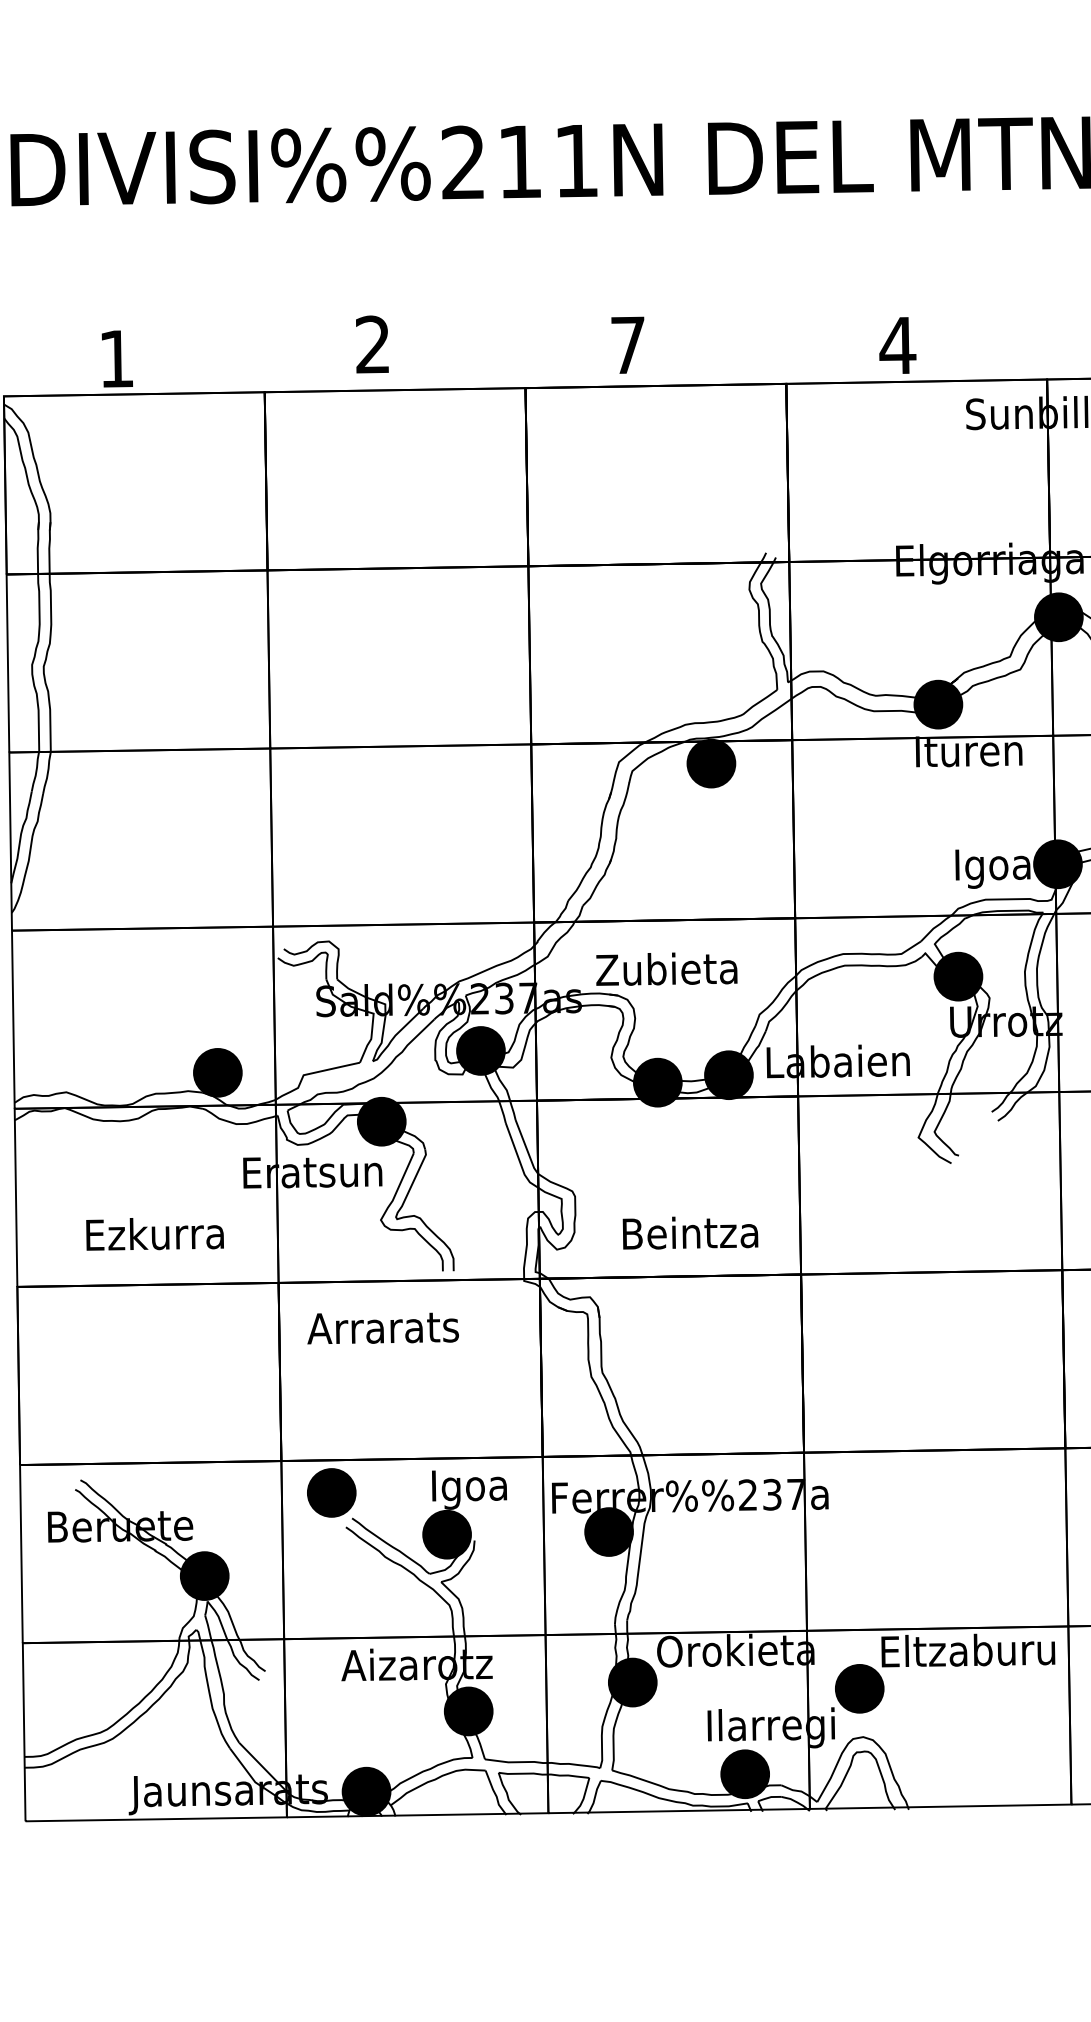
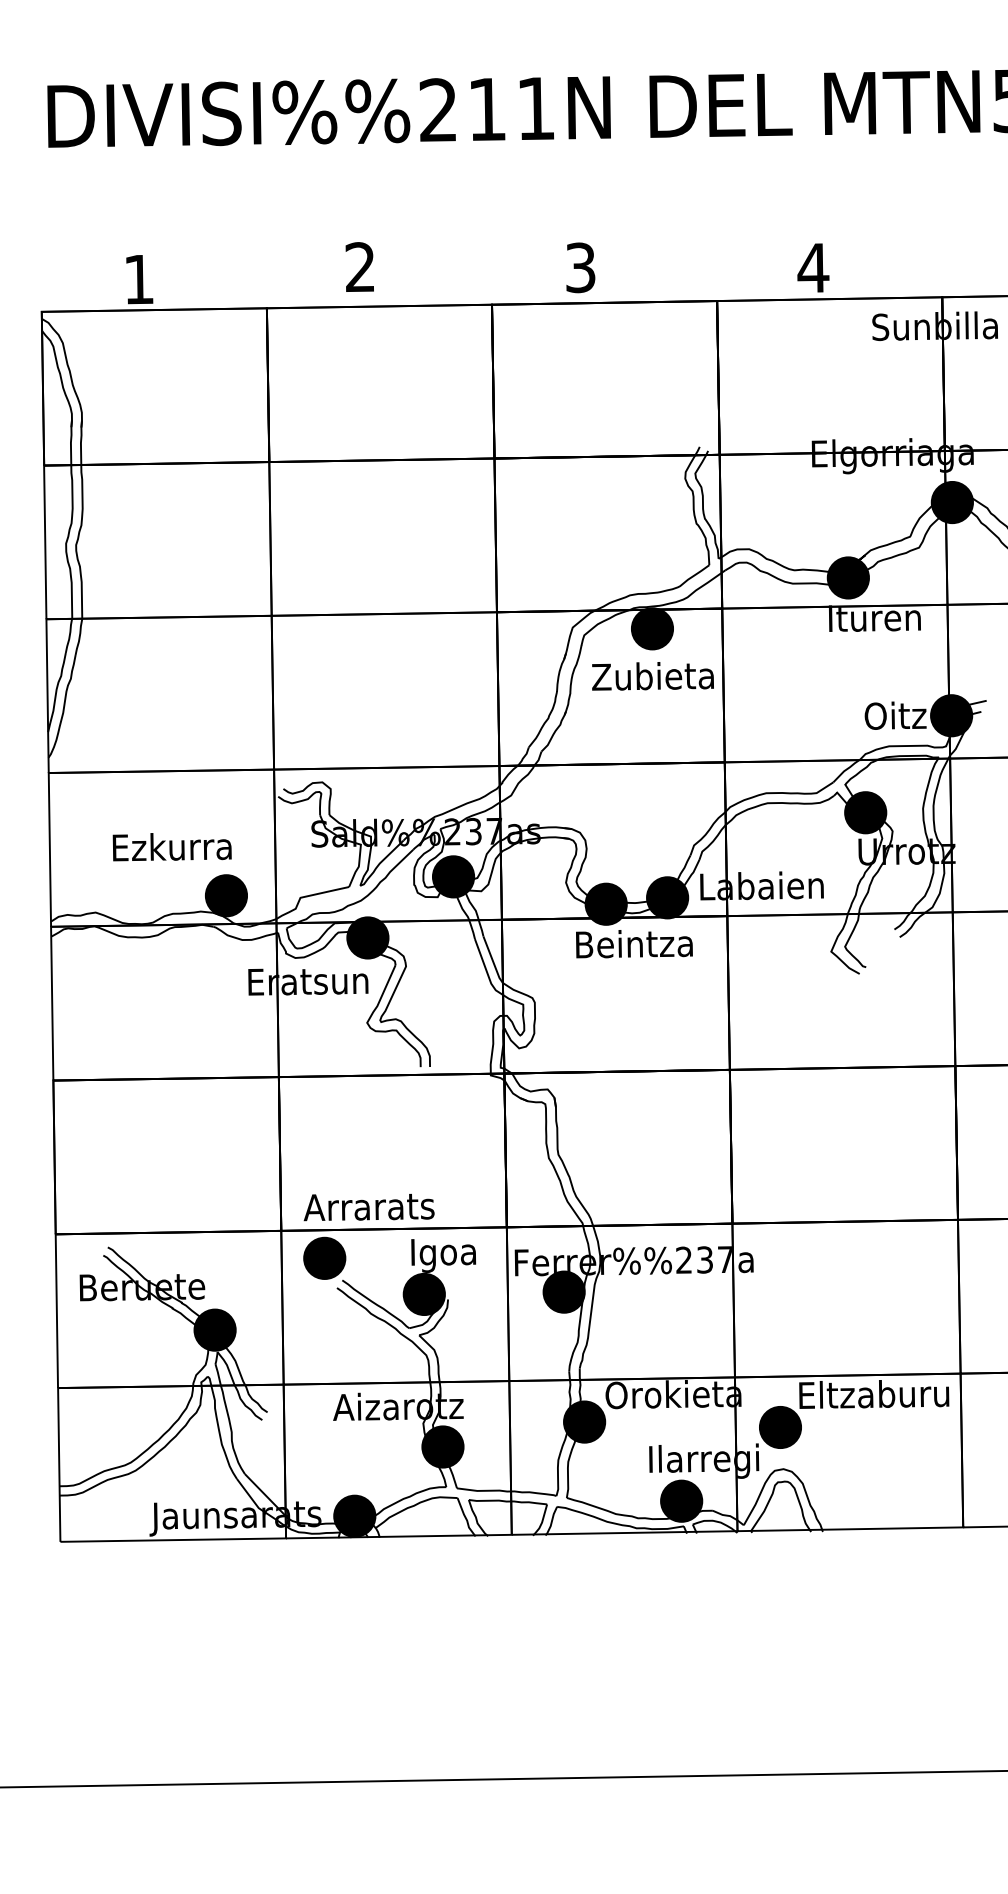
text: (628, 344) -> (580, 267), 7 -> 3
text: (992, 867) -> (895, 718), Igoa -> Oitz
text: (666, 969) -> (652, 676), moved
text: (690, 1233) -> (634, 944), moved
text: (154, 1234) -> (171, 847), moved
text: (382, 1328) -> (368, 1207), moved

